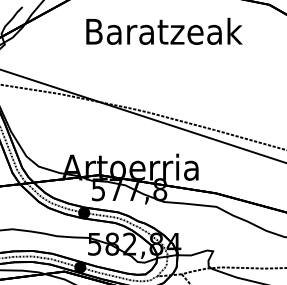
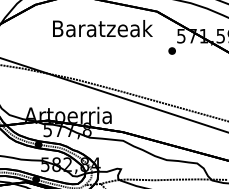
text: (163, 31) -> (102, 28), moved

